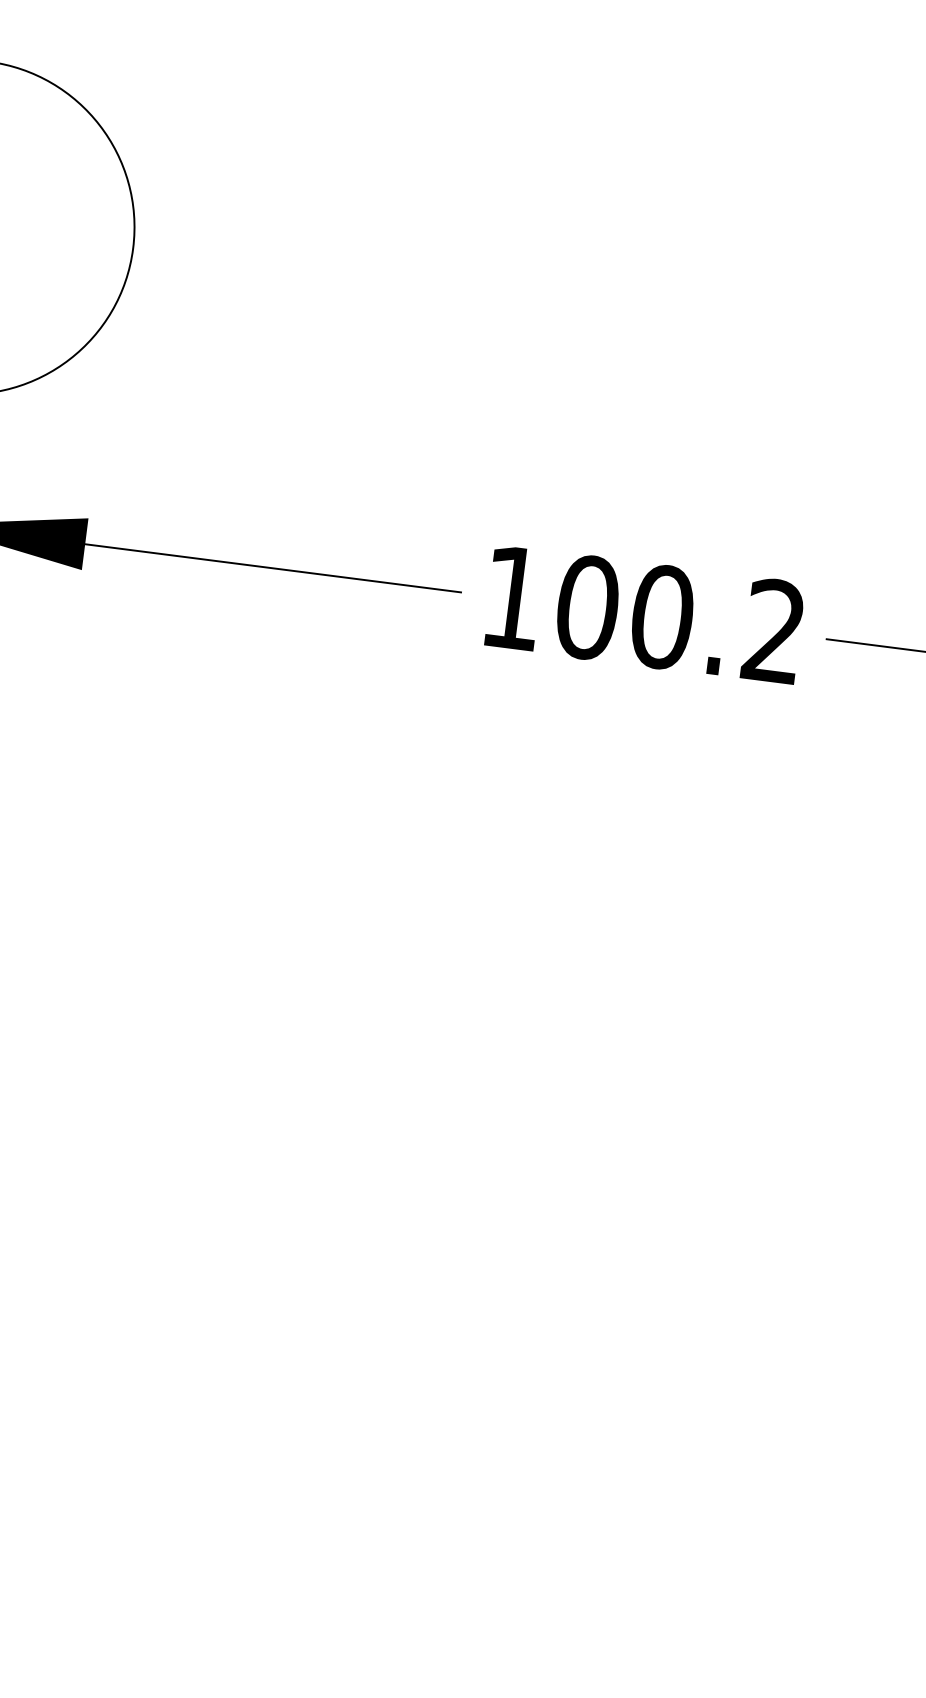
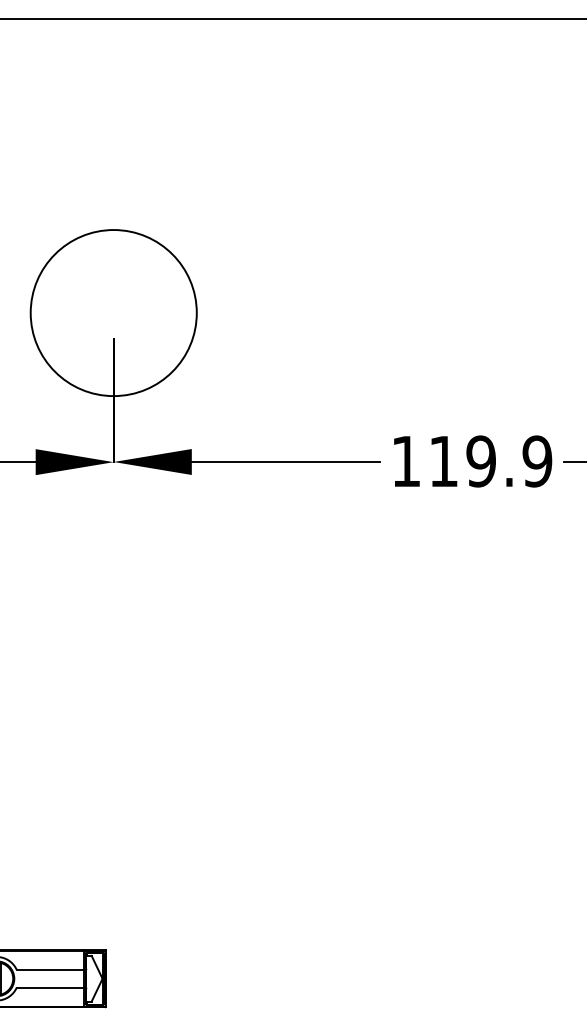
text: (680, 619) -> (490, 461), 100.2 -> 119.9

